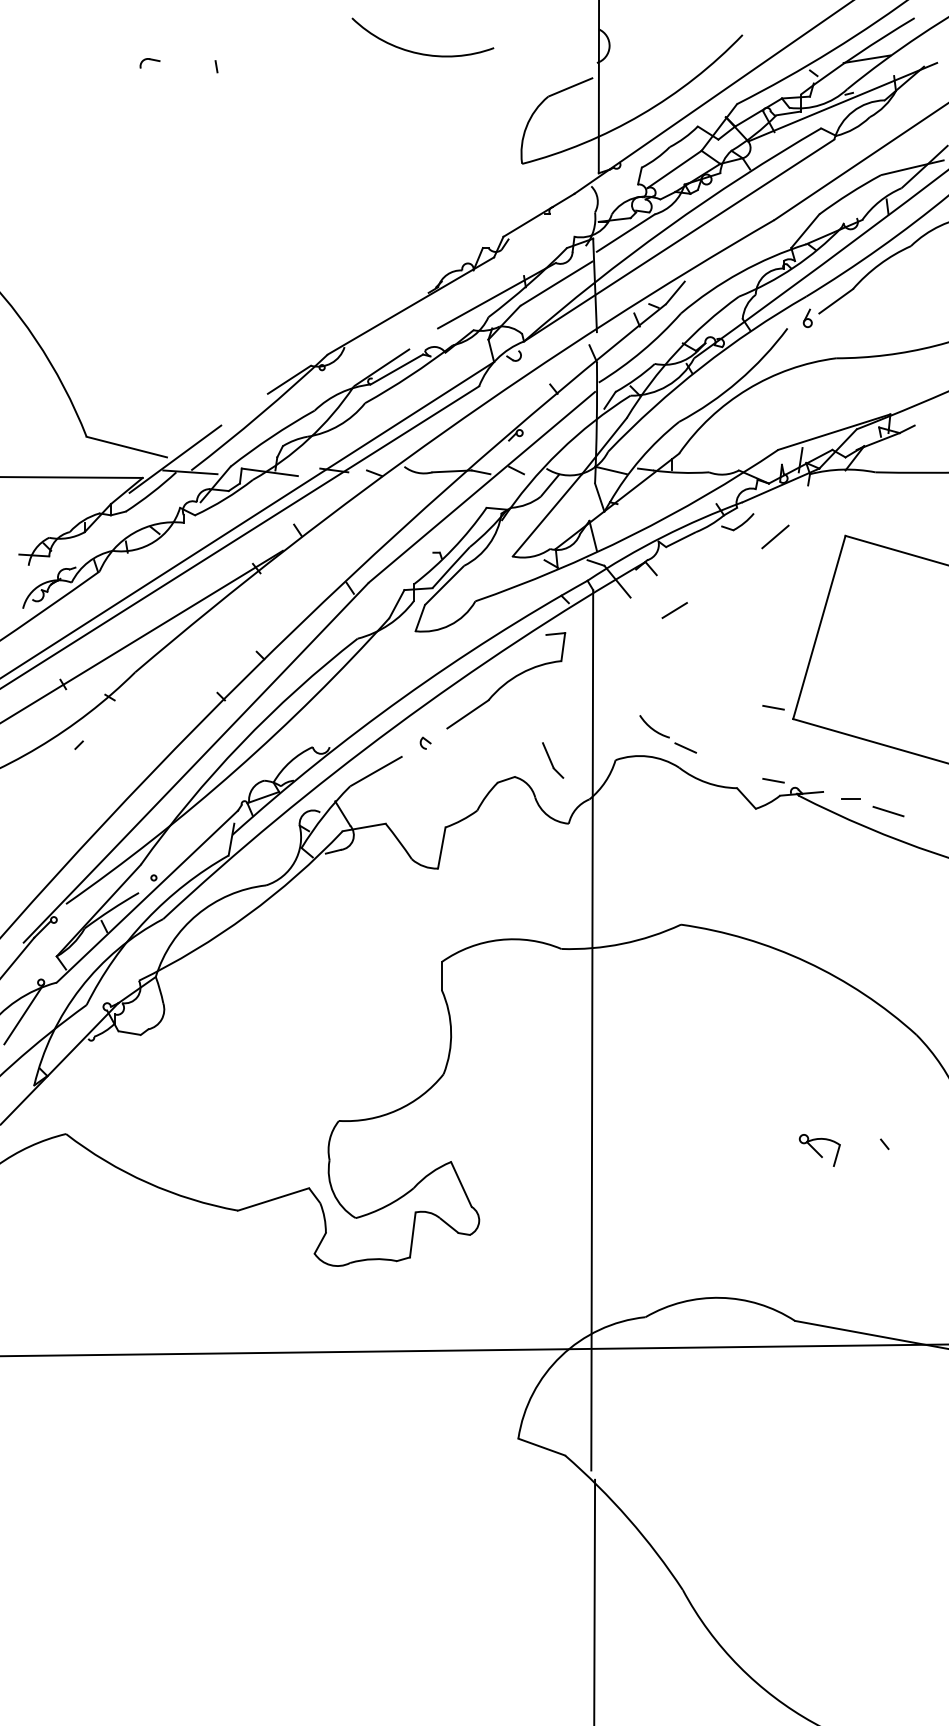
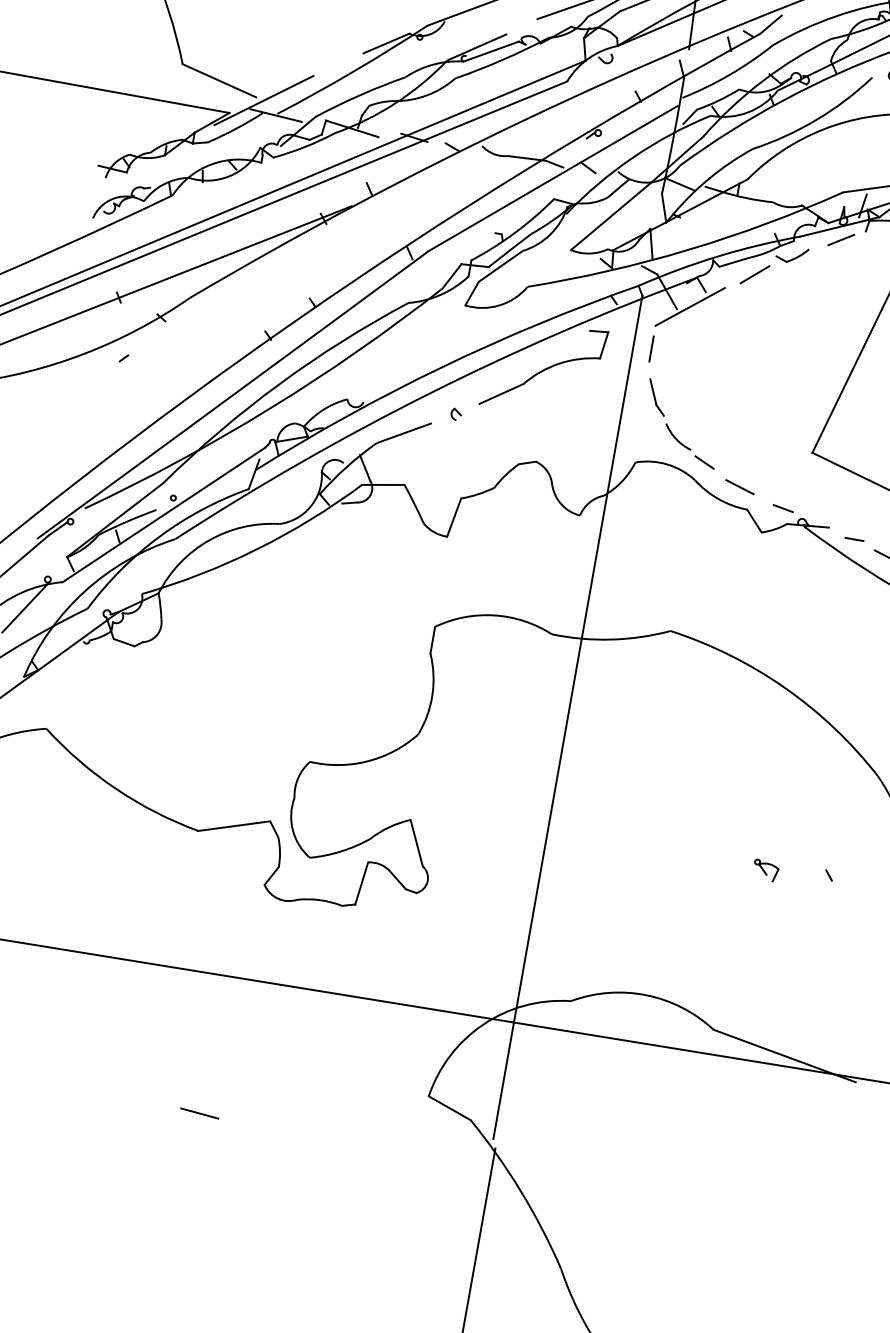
line: (775, 536) -> (755, 274), moved
line: (643, 592) -> (690, 306), added
line: (674, 610) -> (841, 239), moved
line: (611, 642) -> (651, 349), added
line: (773, 707) -> (795, 438), removed
part: (553, 760) -> (657, 397), moved
line: (725, 766) -> (739, 486), added
part: (819, 1150) -> (765, 870), size x0.62
line: (289, 1496) -> (199, 1113), added

